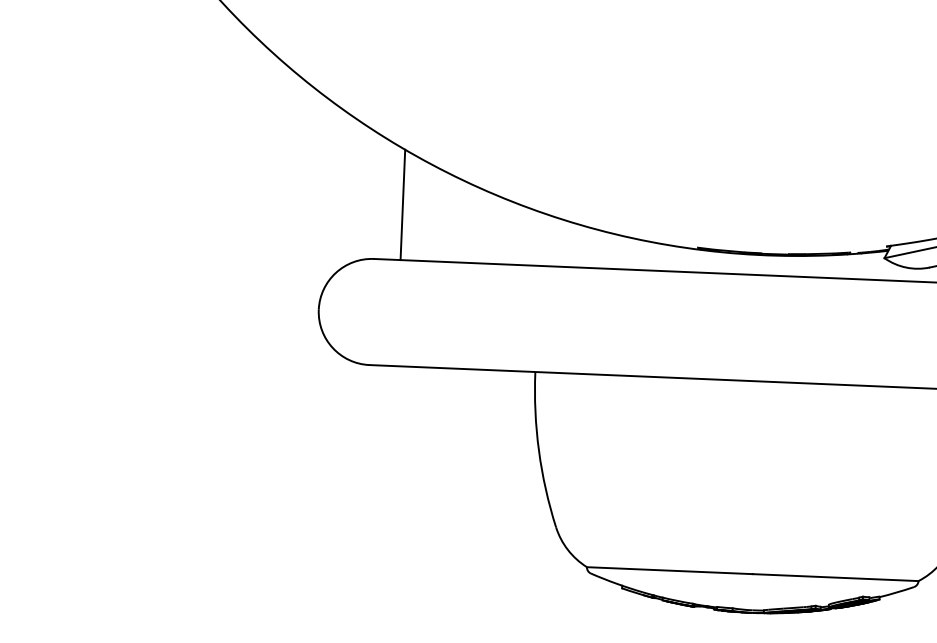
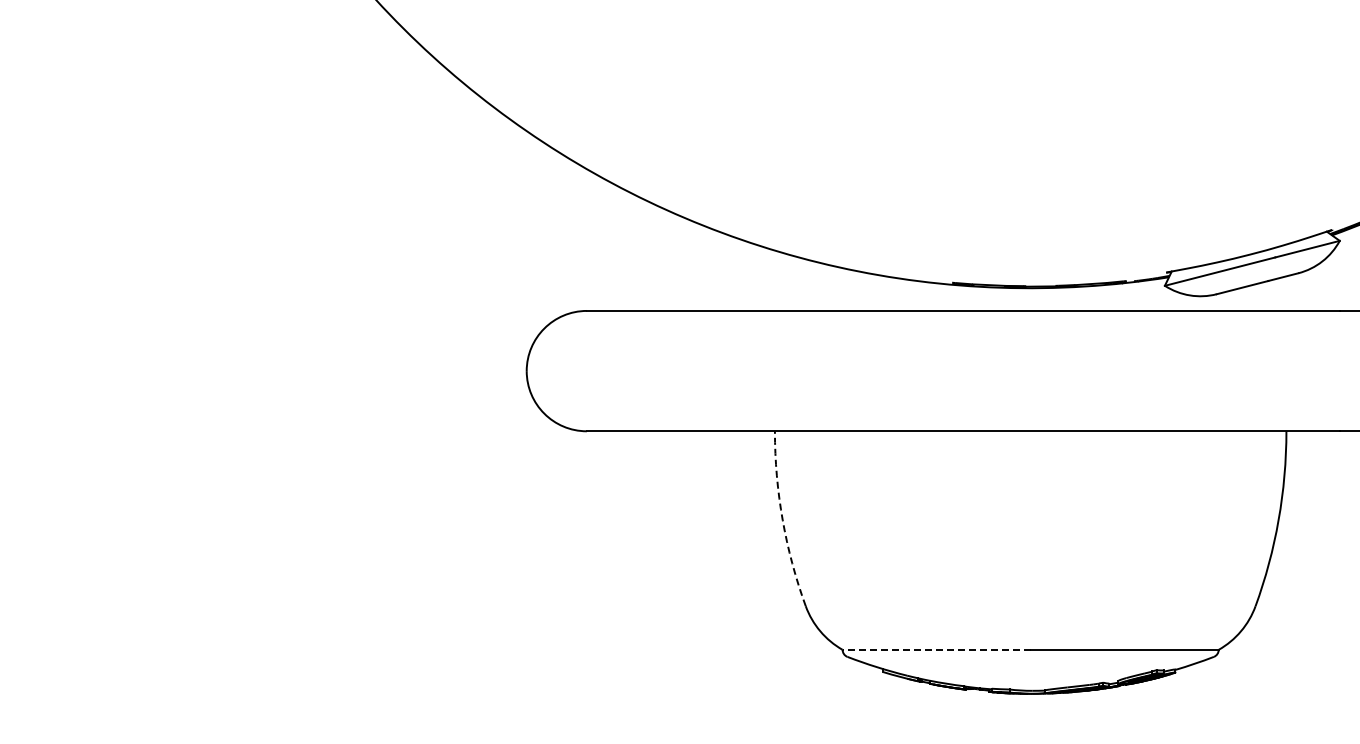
line: (402, 204) -> (616, 247), removed
arc: (538, 450) -> (782, 520), solid -> dashed
line: (669, 570) -> (936, 649), solid -> dashed

